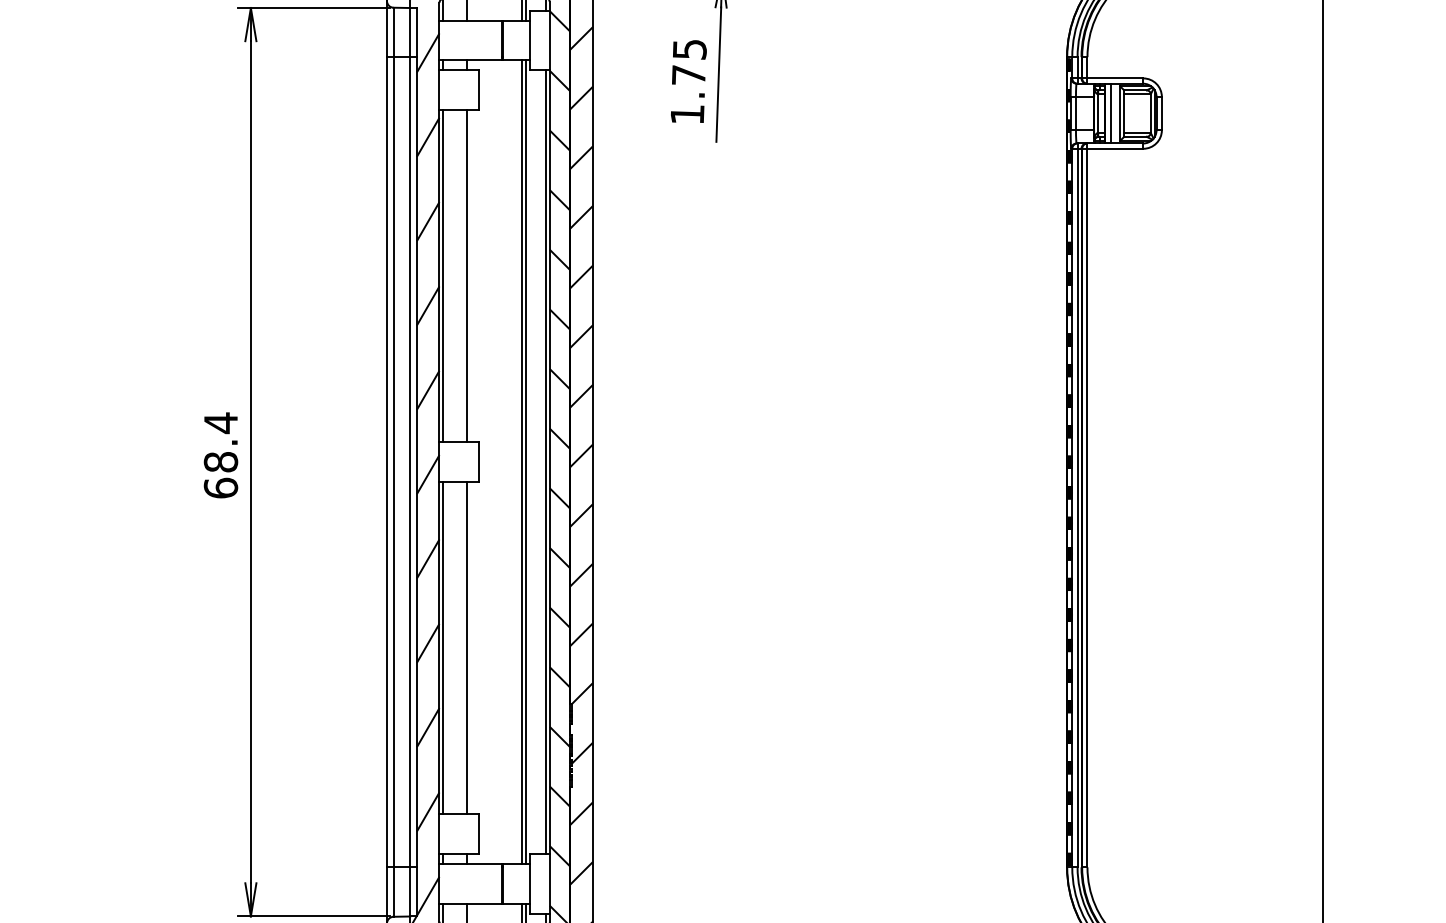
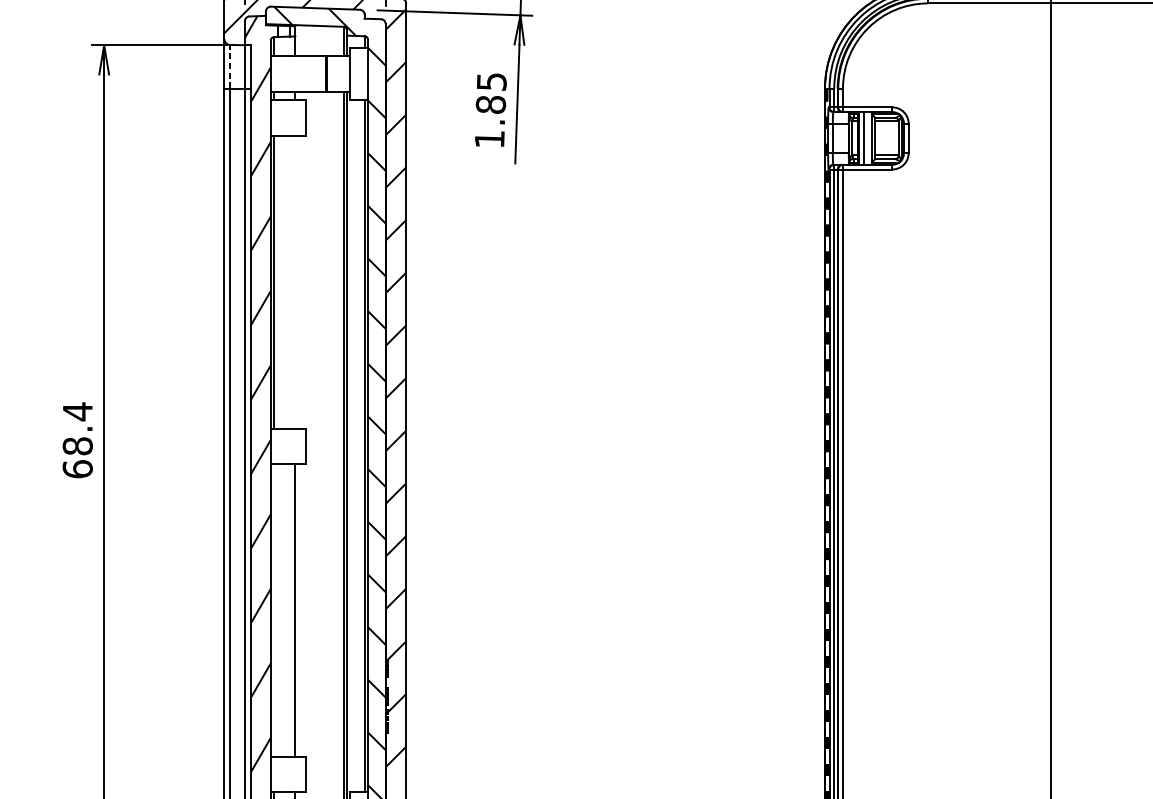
line: (393, 32) -> (230, 66), solid -> dashed
text: (688, 75) -> (490, 104), 1.75 -> 1.85
line: (467, 276) -> (295, 282), removed
line: (443, 648) -> (274, 610), removed

